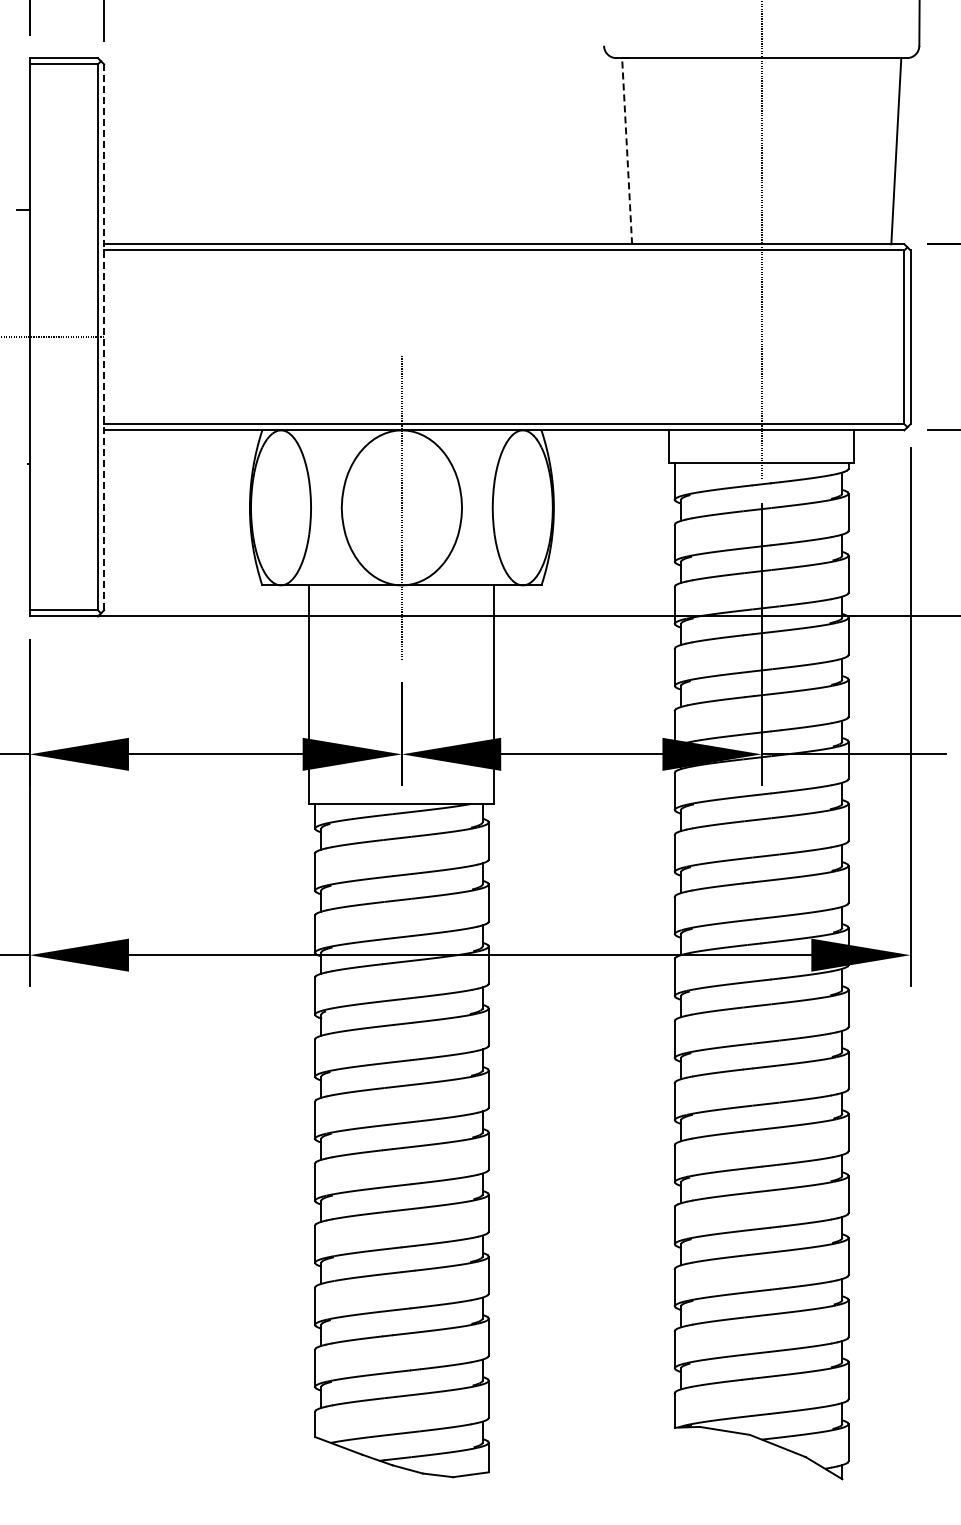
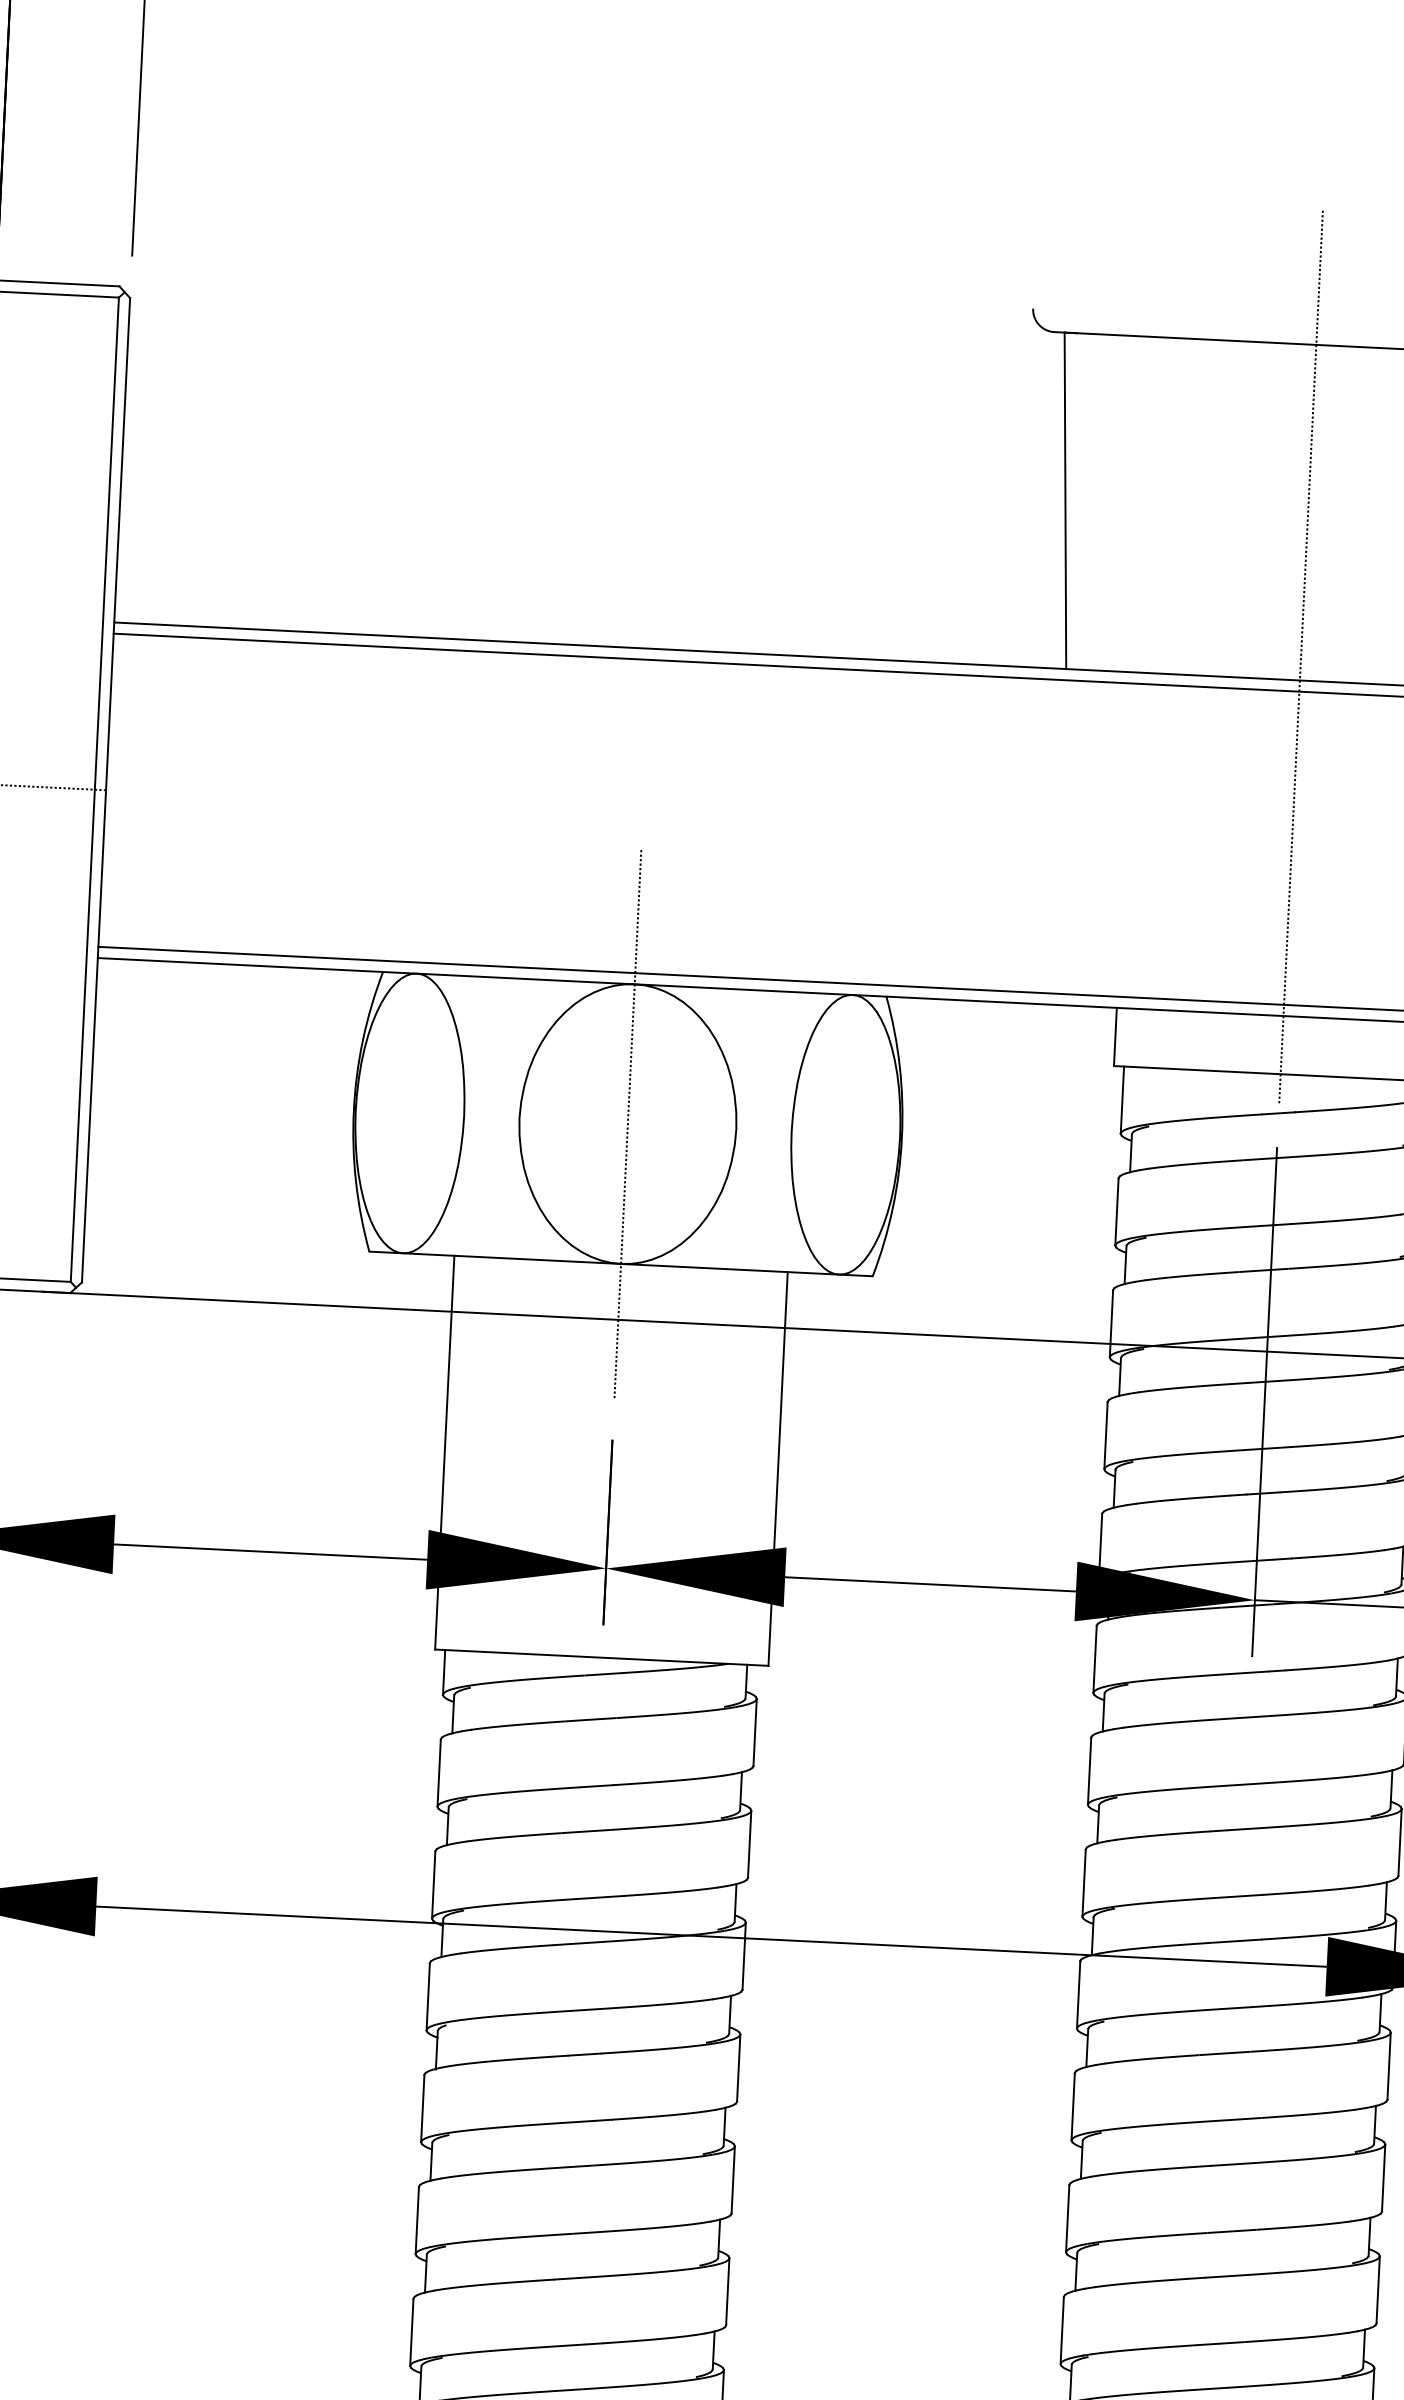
line: (627, 150) -> (1066, 499), dashed -> solid
line: (104, 337) -> (106, 790), dashed -> solid

